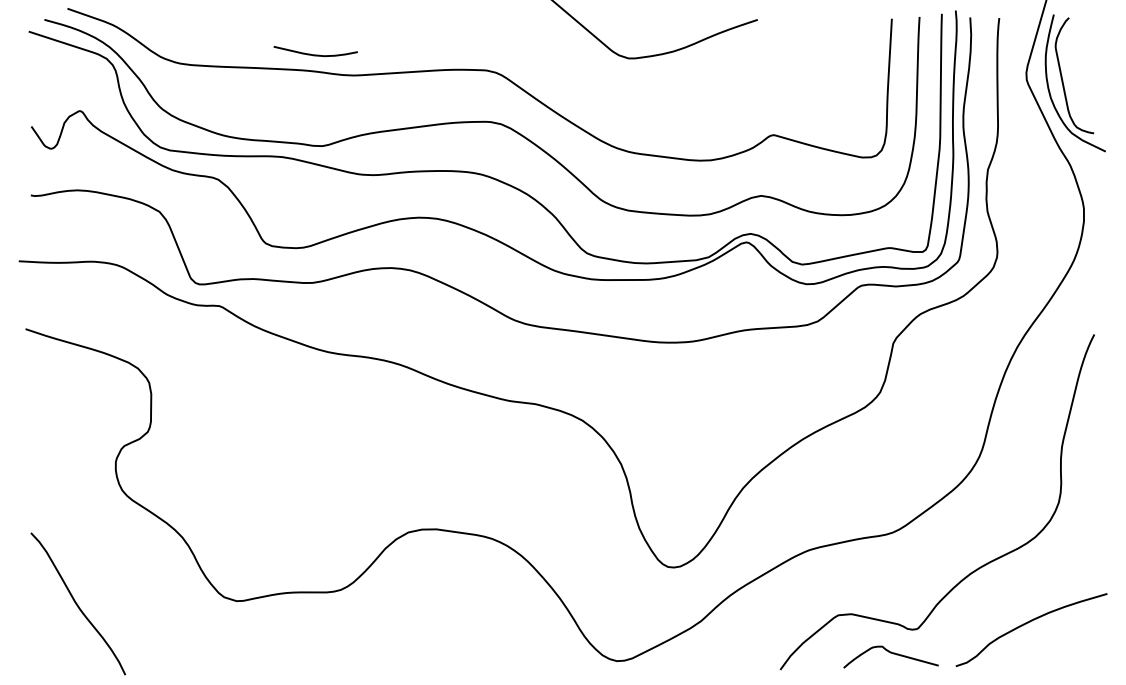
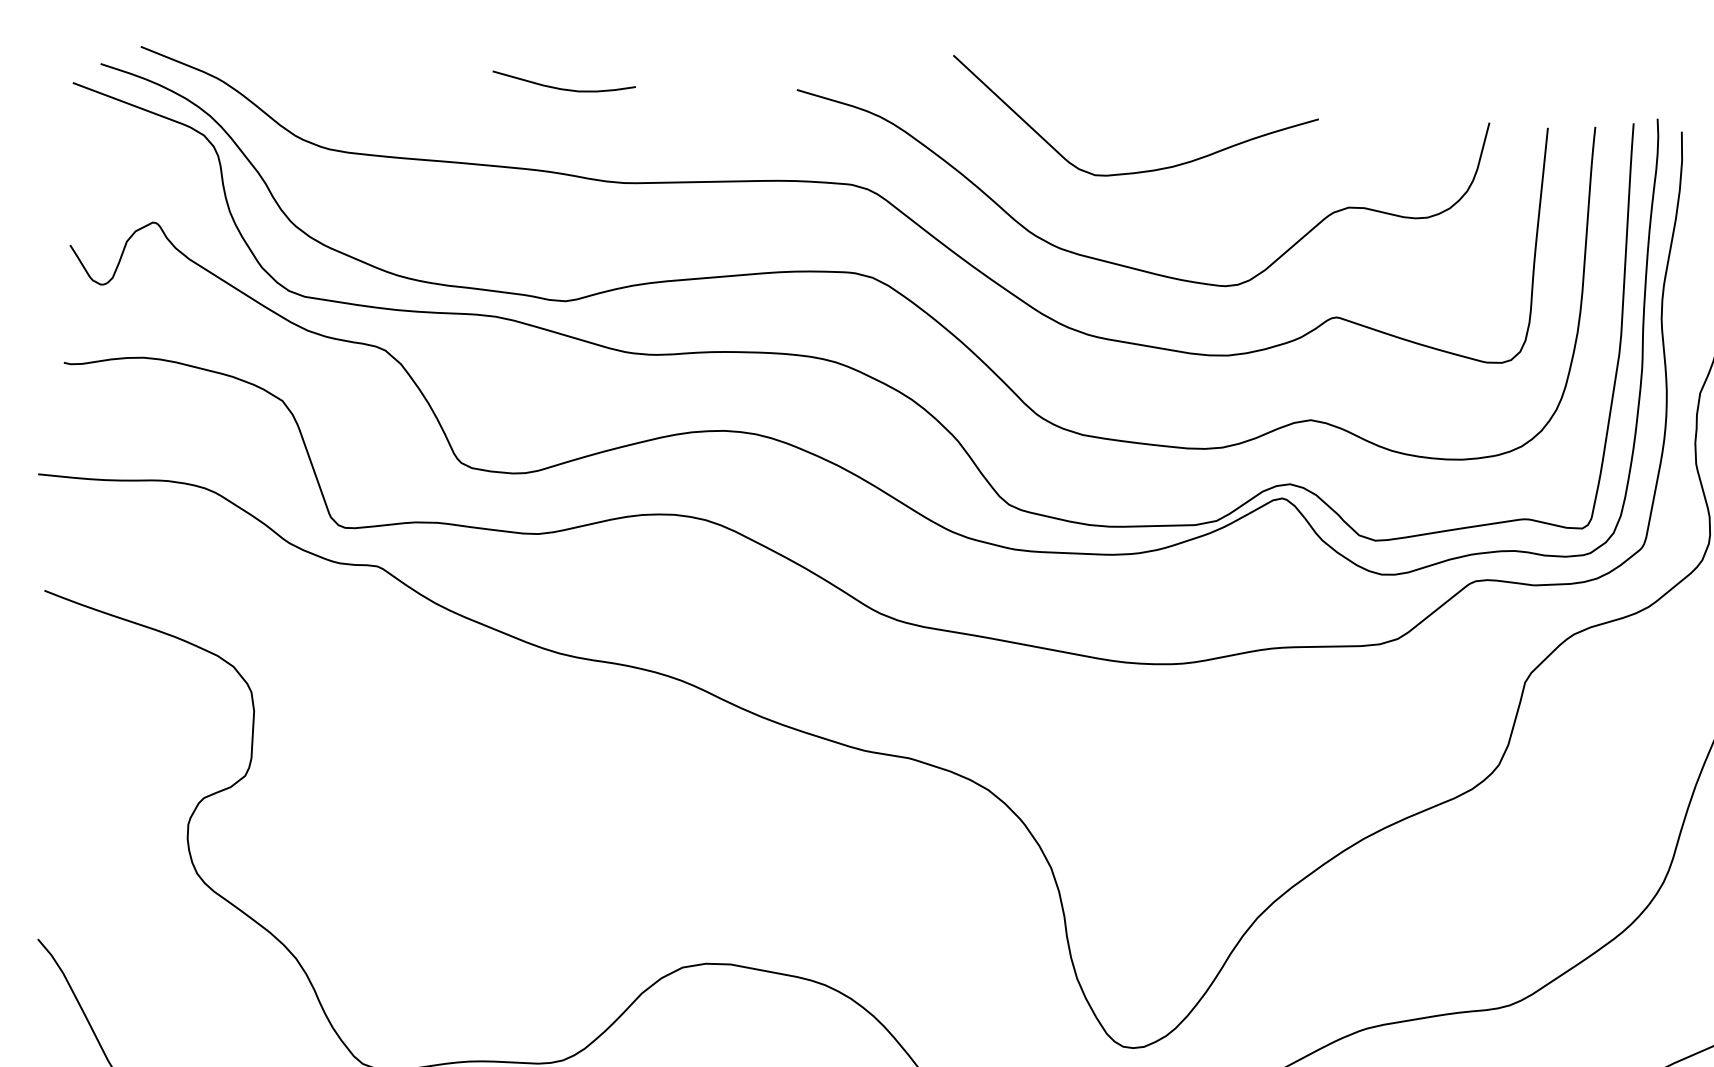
curve: (315, 54) -> (563, 87), moved
curve: (647, 109) -> (1123, 263), added

